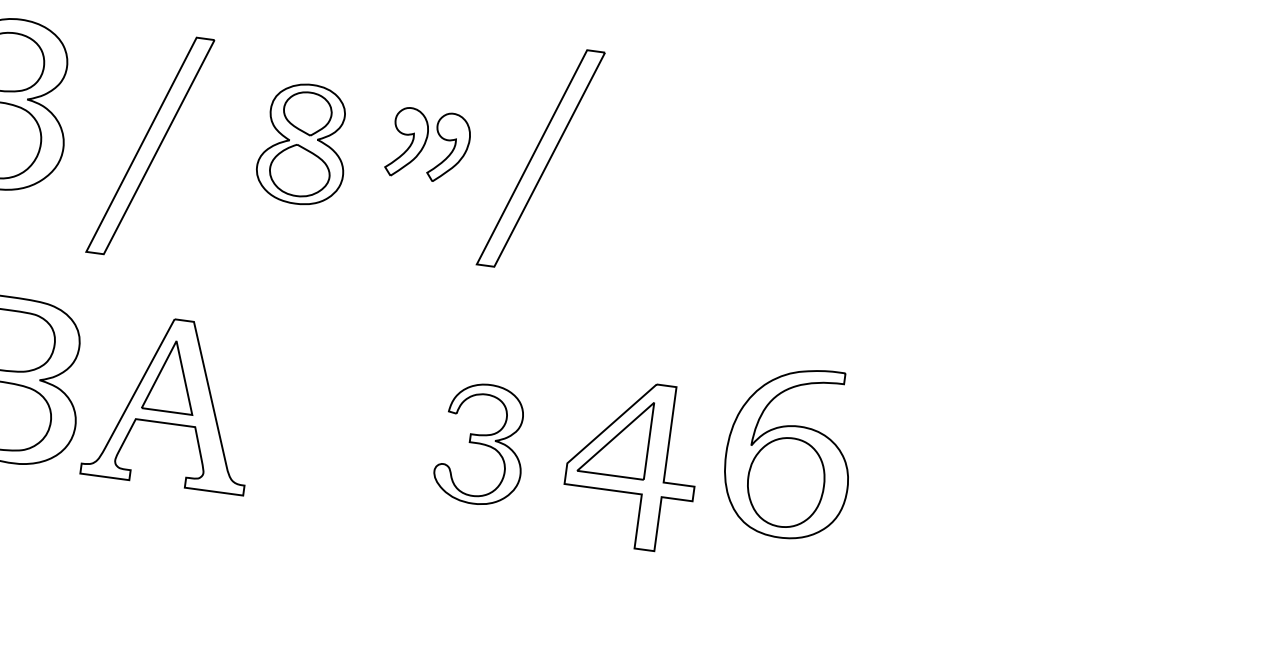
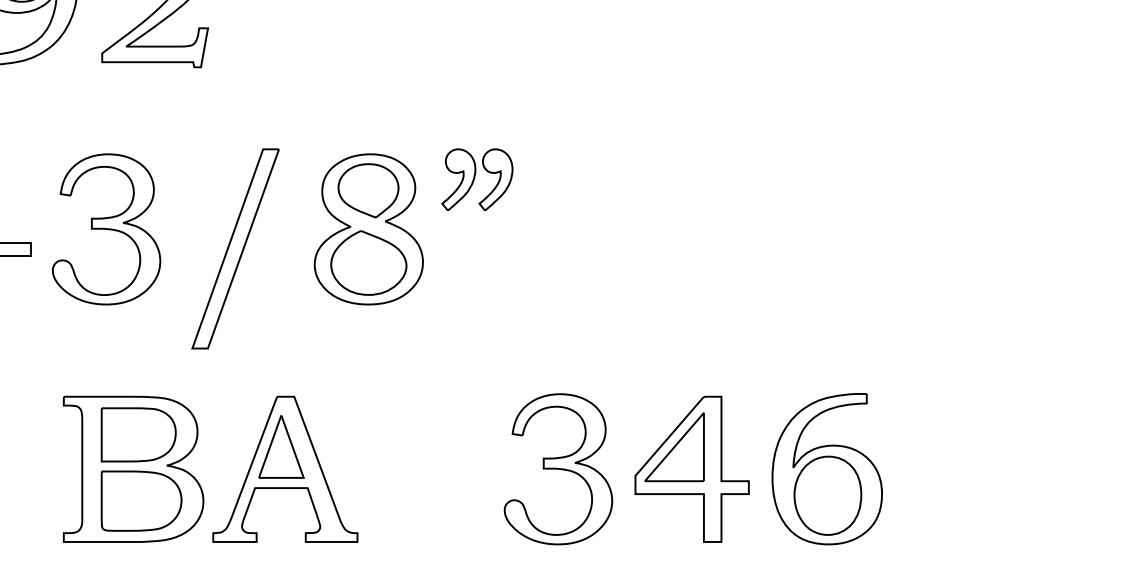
part: (303, 144) -> (368, 229), size x1.43
part: (428, 145) -> (477, 179), moved
part: (540, 158) -> (576, 213), removed
part: (481, 444) -> (558, 469), size x1.43
part: (788, 452) -> (826, 469), moved

